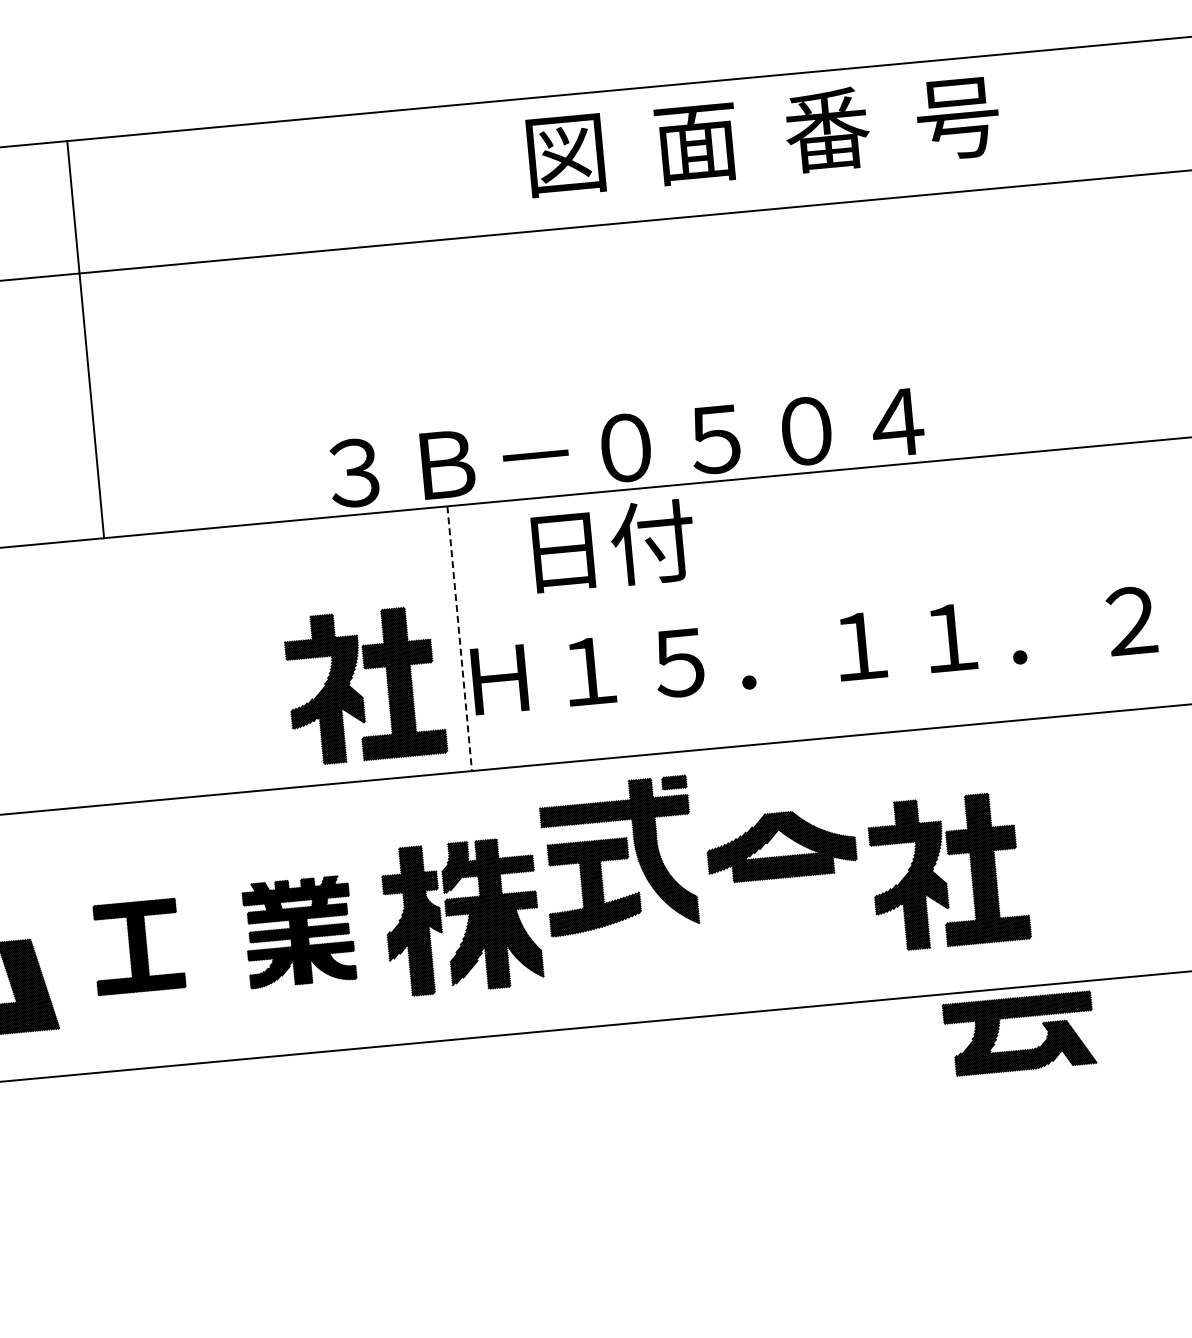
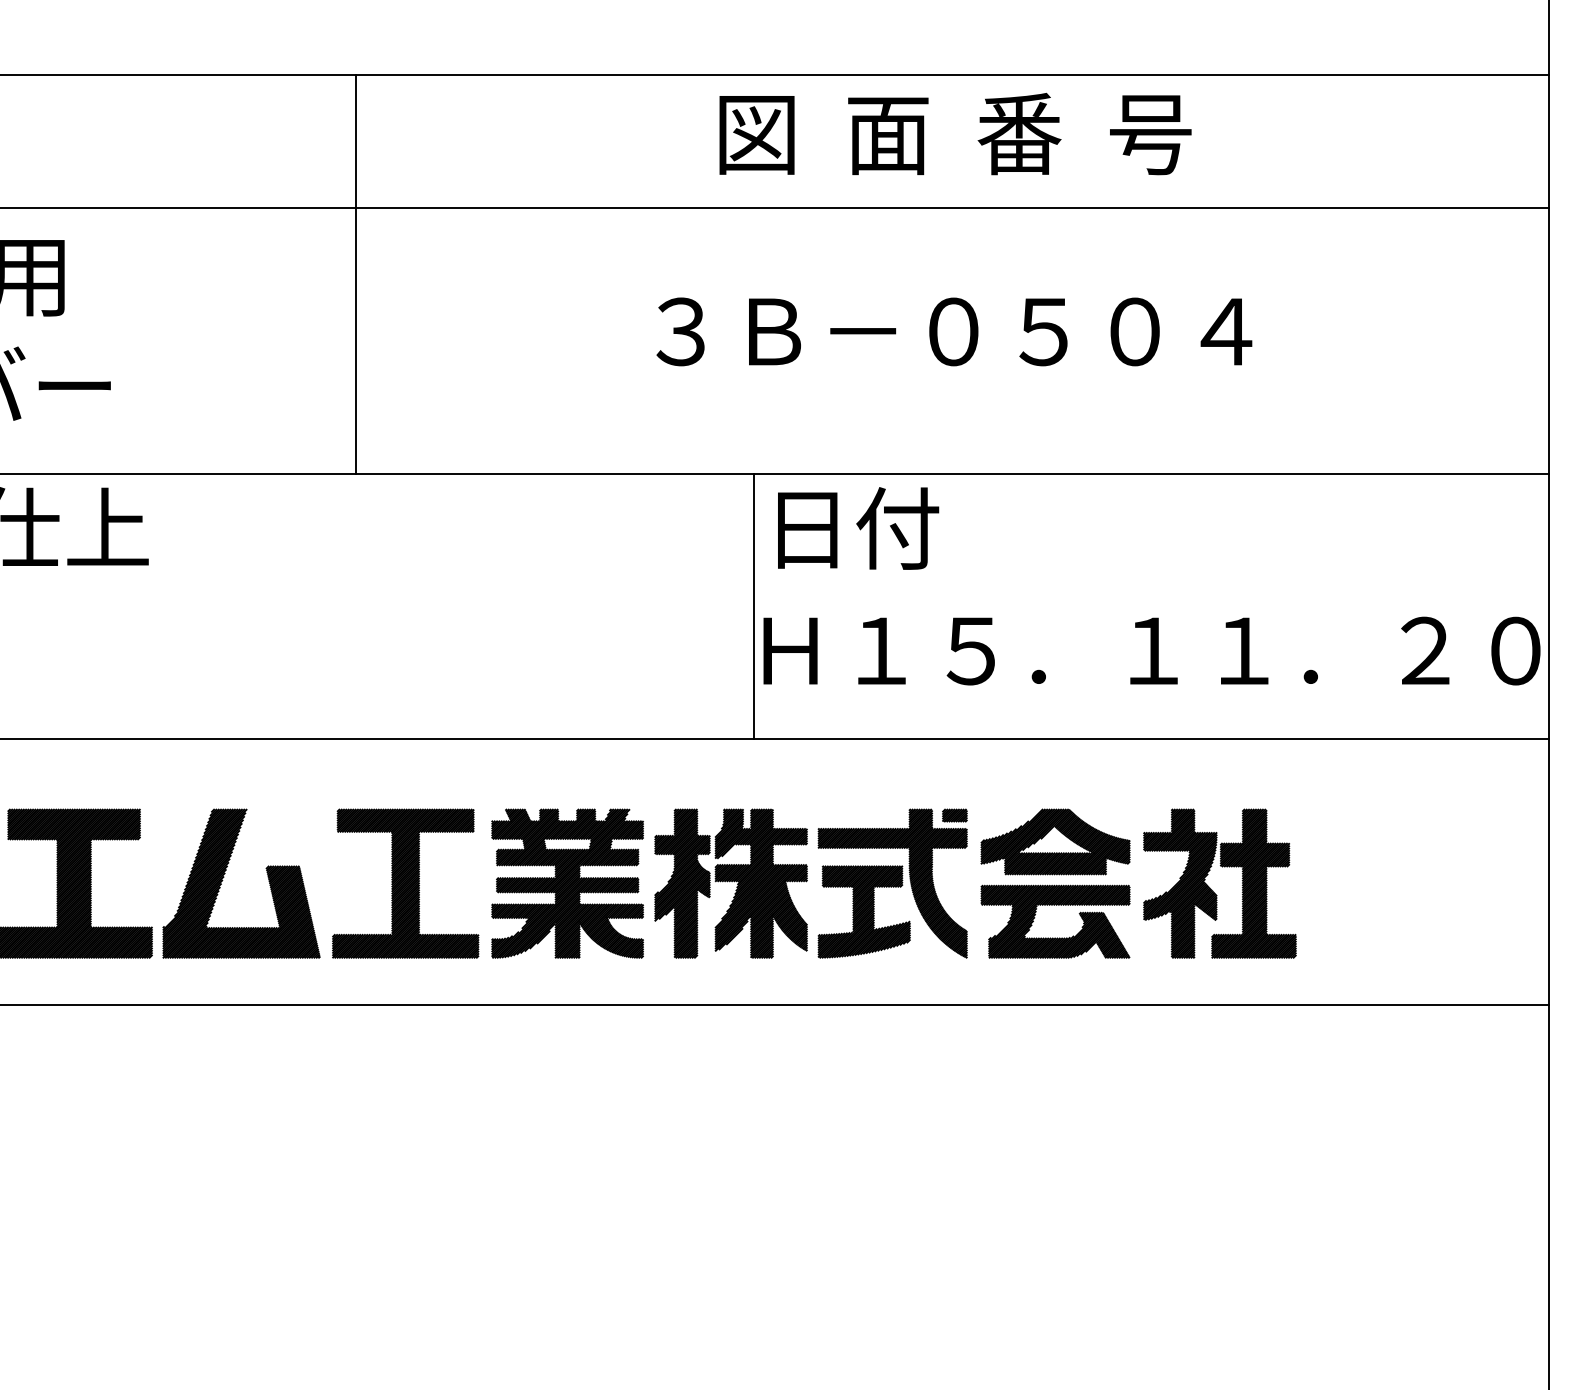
text: (763, 135) -> (955, 133), moved
line: (85, 339) -> (355, 273), moved
text: (626, 447) -> (954, 331), moved
text: (613, 546) -> (858, 528), moved
line: (459, 638) -> (754, 606), dashed -> solid
part: (358, 692) -> (648, 650), removed
part: (618, 855) -> (892, 883), moved
part: (299, 931) -> (567, 883), size x1.43
part: (137, 946) -> (405, 883), size x1.67
part: (1018, 1017) -> (1055, 905), moved

